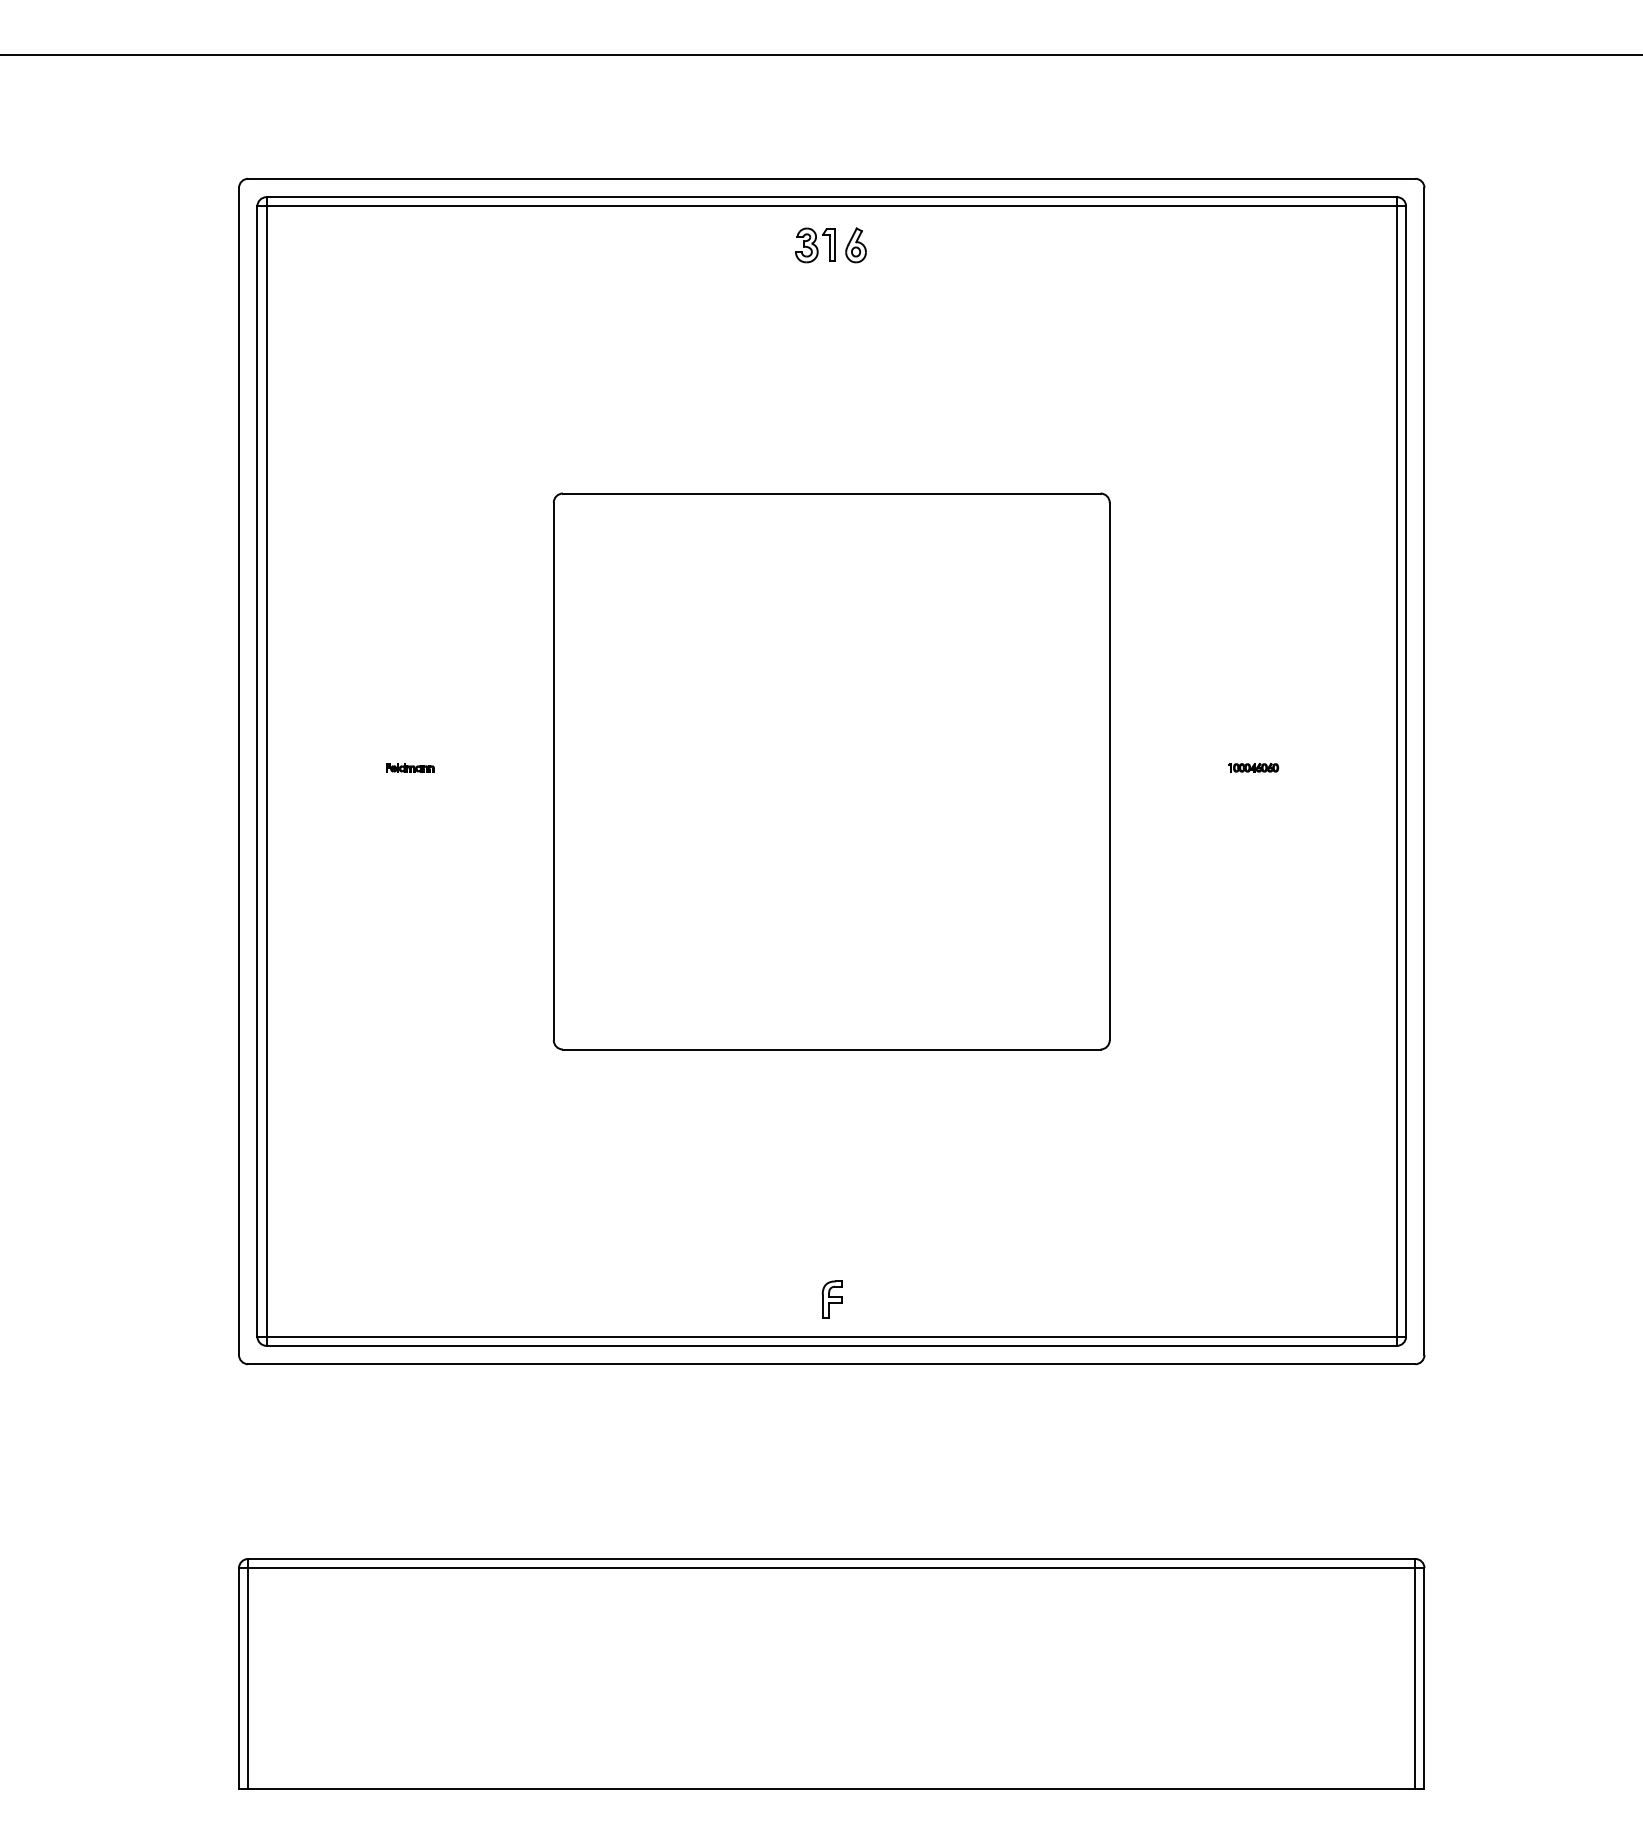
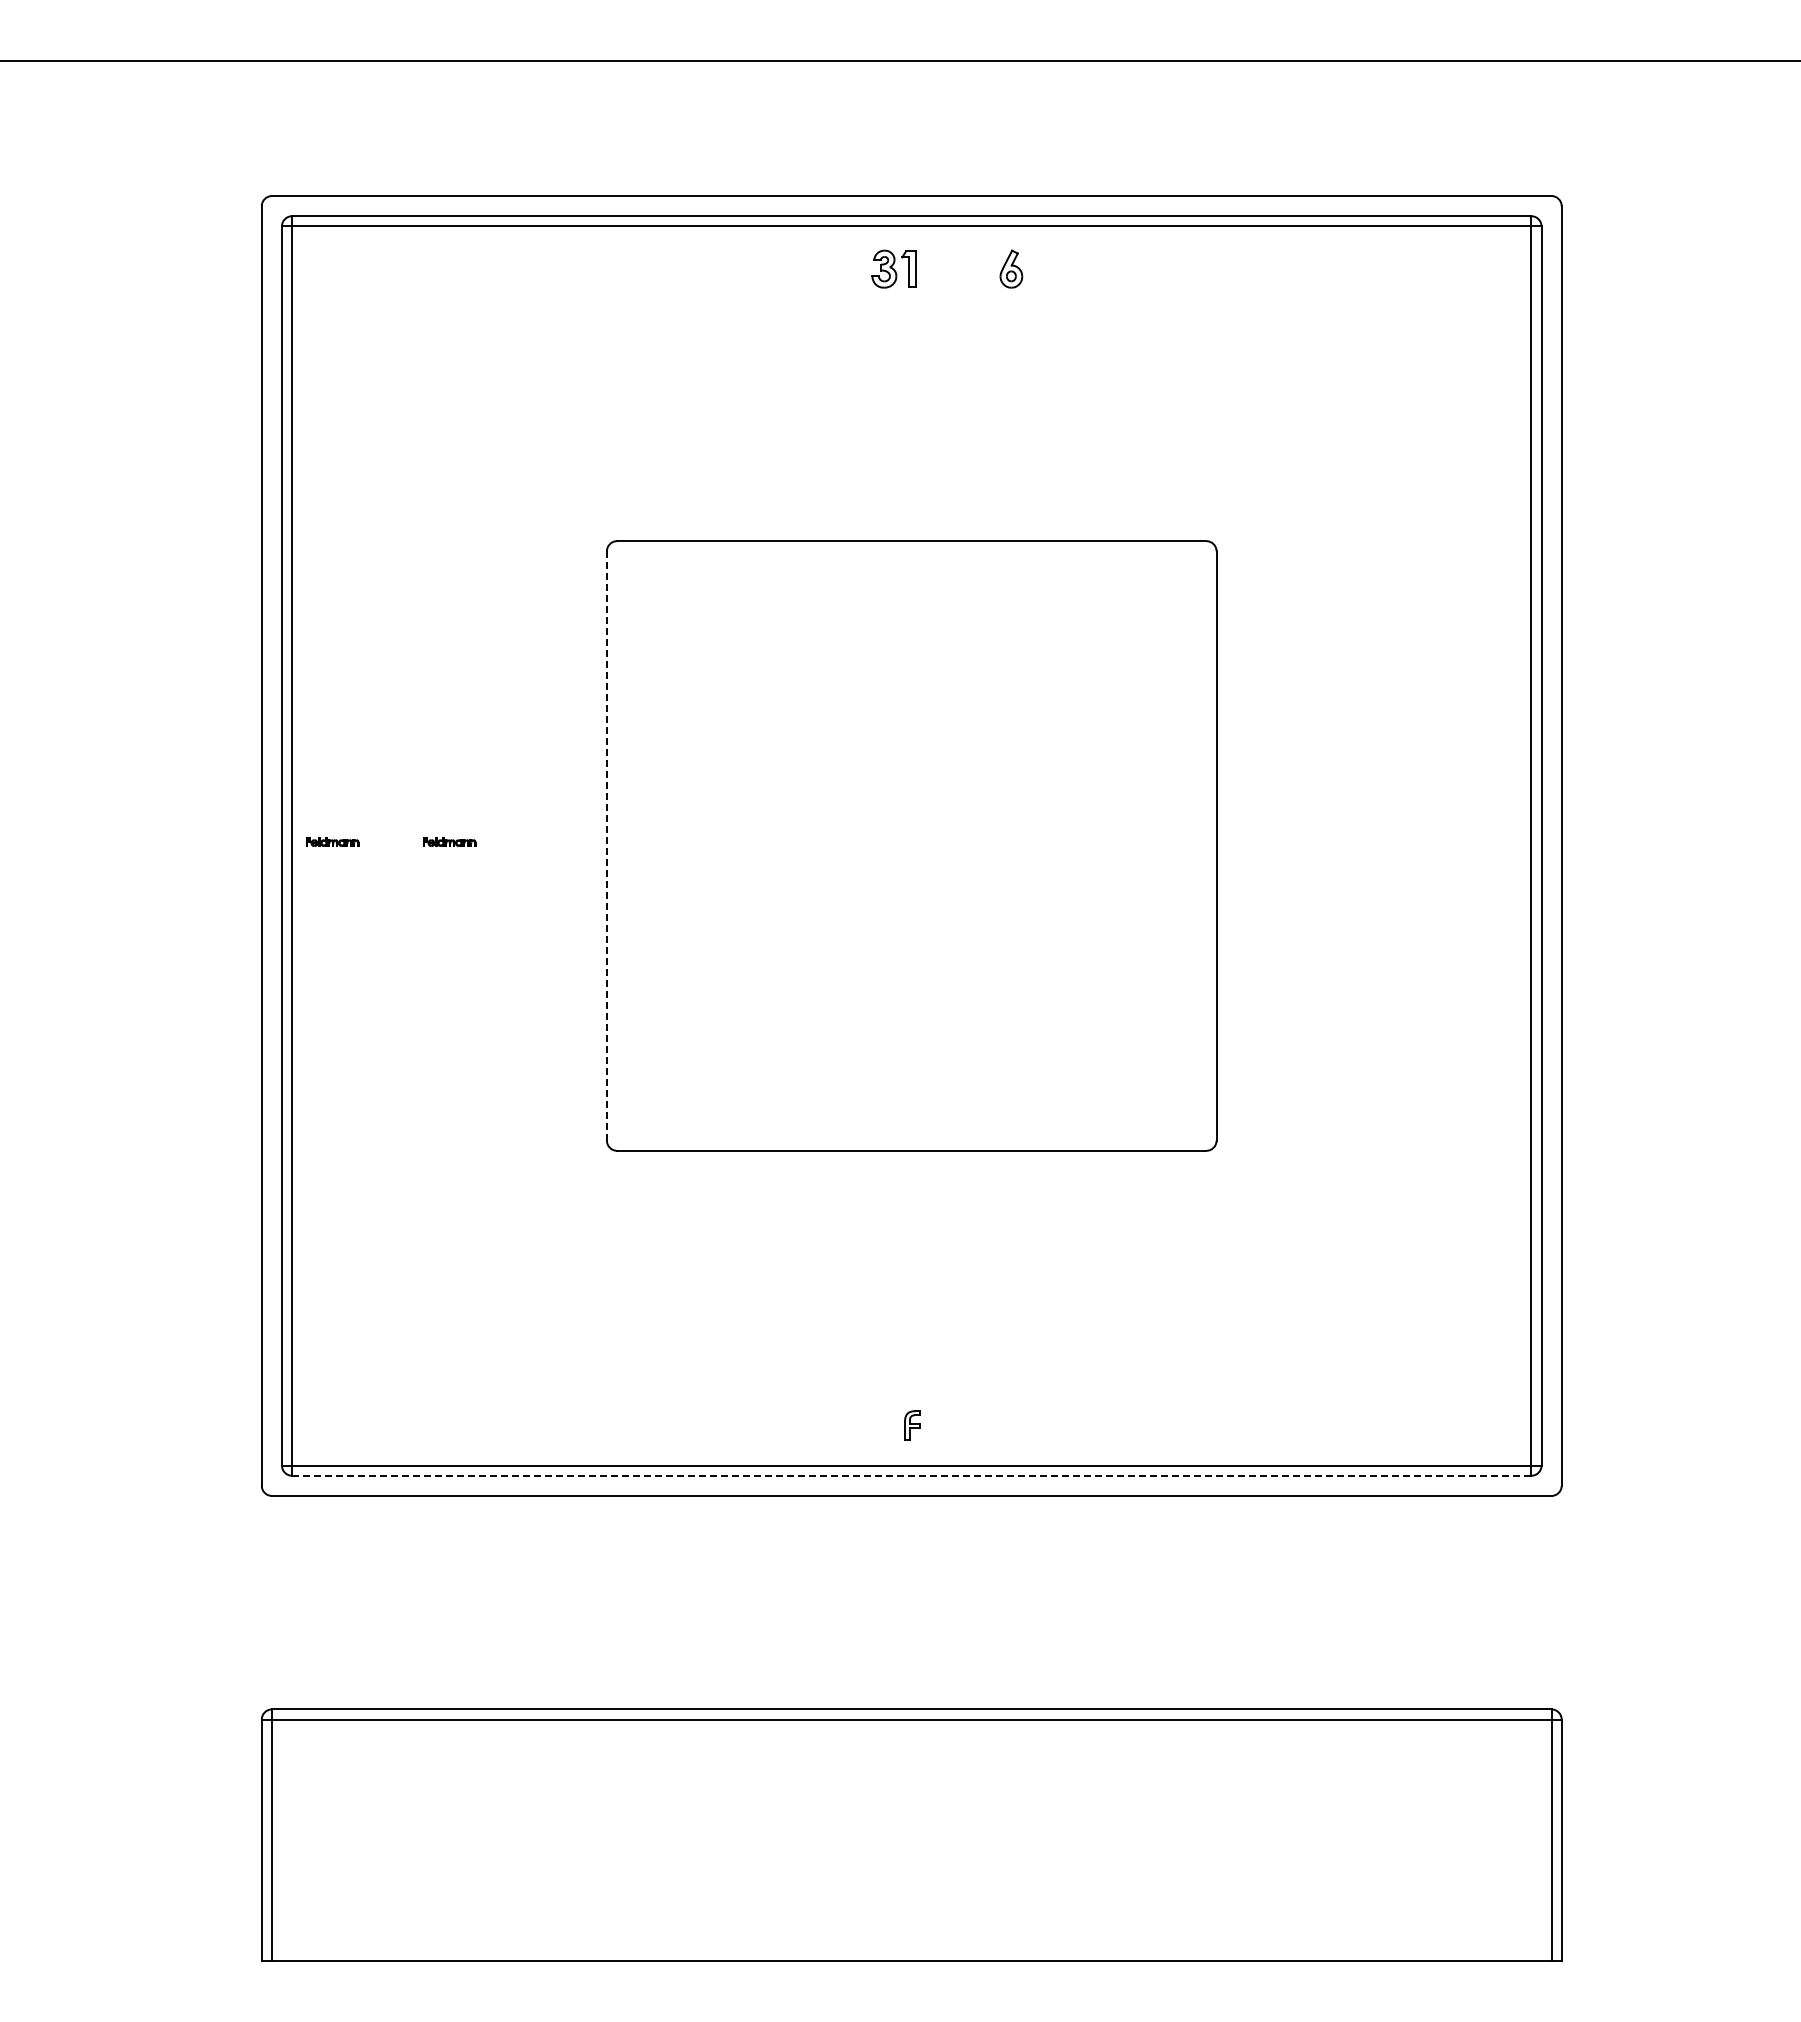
part: (856, 244) -> (1011, 268), moved
part: (303, 767) -> (332, 841), added
part: (1253, 767) -> (1374, 841), removed
line: (553, 771) -> (606, 846), solid -> dashed
part: (832, 1300) -> (912, 1425), size x0.7
line: (831, 1345) -> (911, 1475), solid -> dashed

